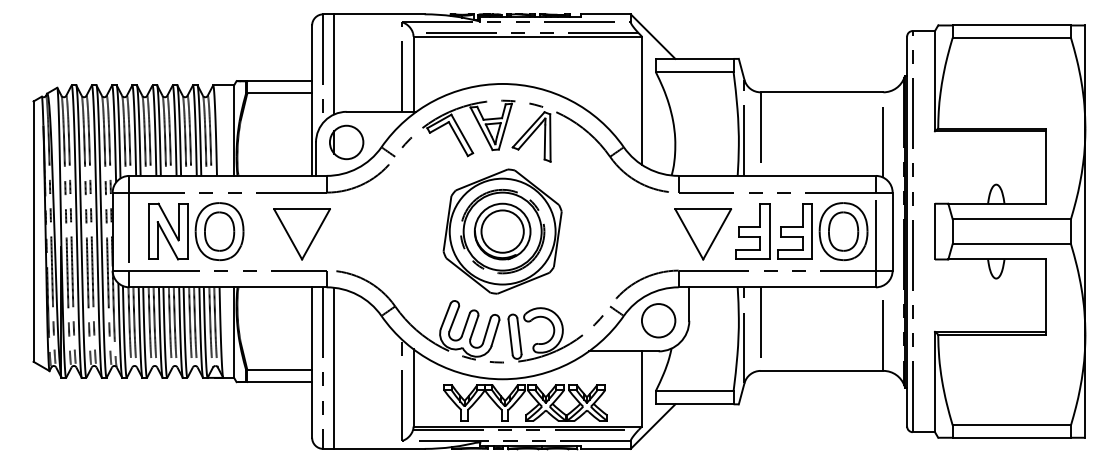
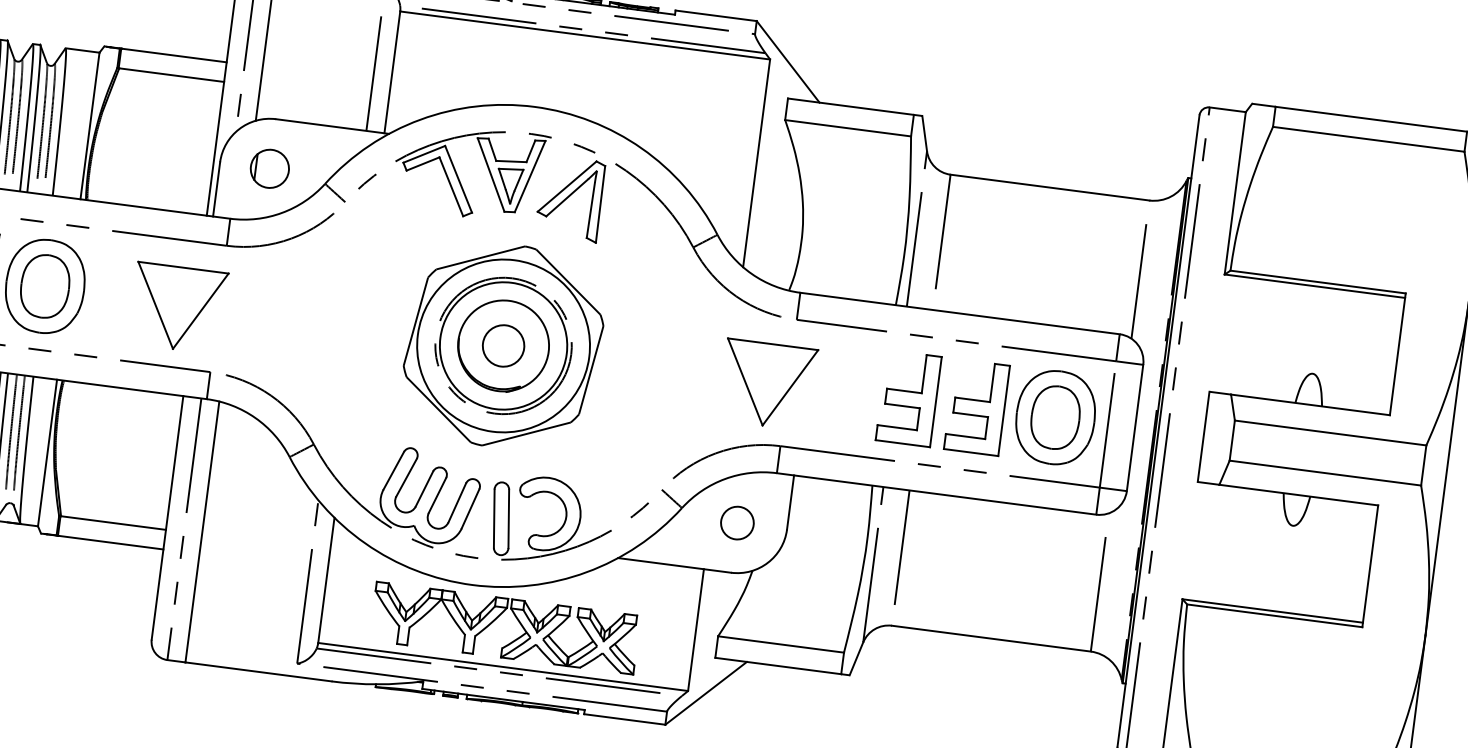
part: (346, 142) -> (269, 168), size x0.7
circle: (502, 231) -> (503, 345), size x0.6
part: (703, 234) -> (768, 385), moved
circle: (658, 320) -> (737, 522), size x0.6

